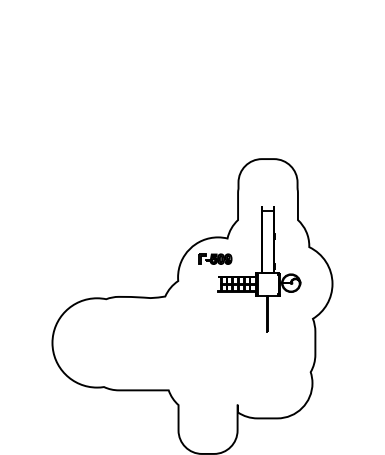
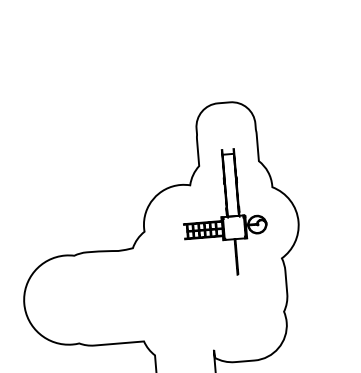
part: (215, 258) -> (179, 206), removed

